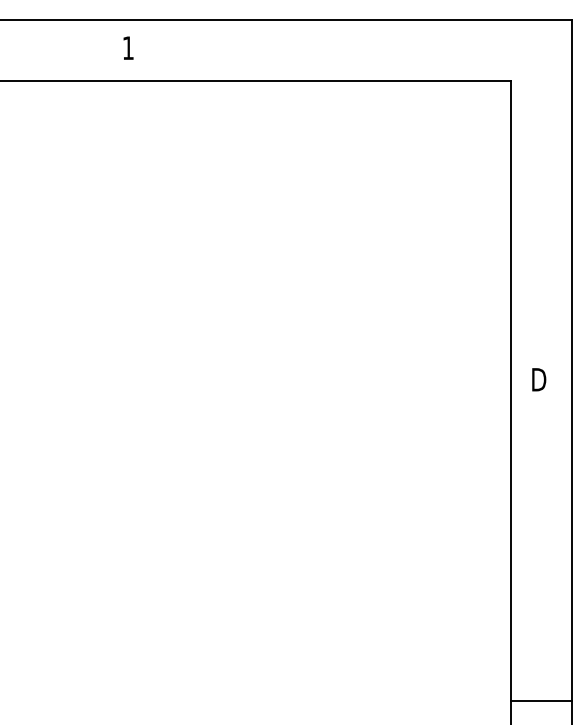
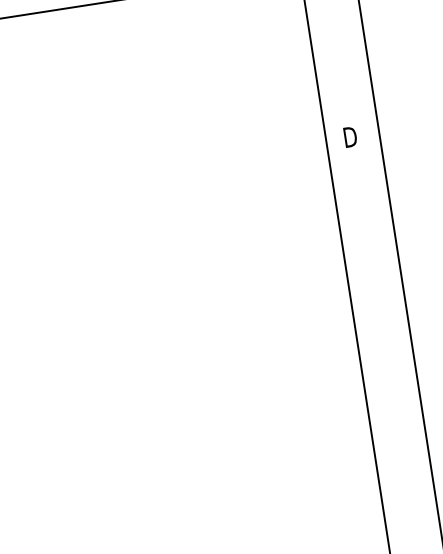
text: (539, 379) -> (350, 136), moved
line: (541, 700) -> (409, 504), removed

